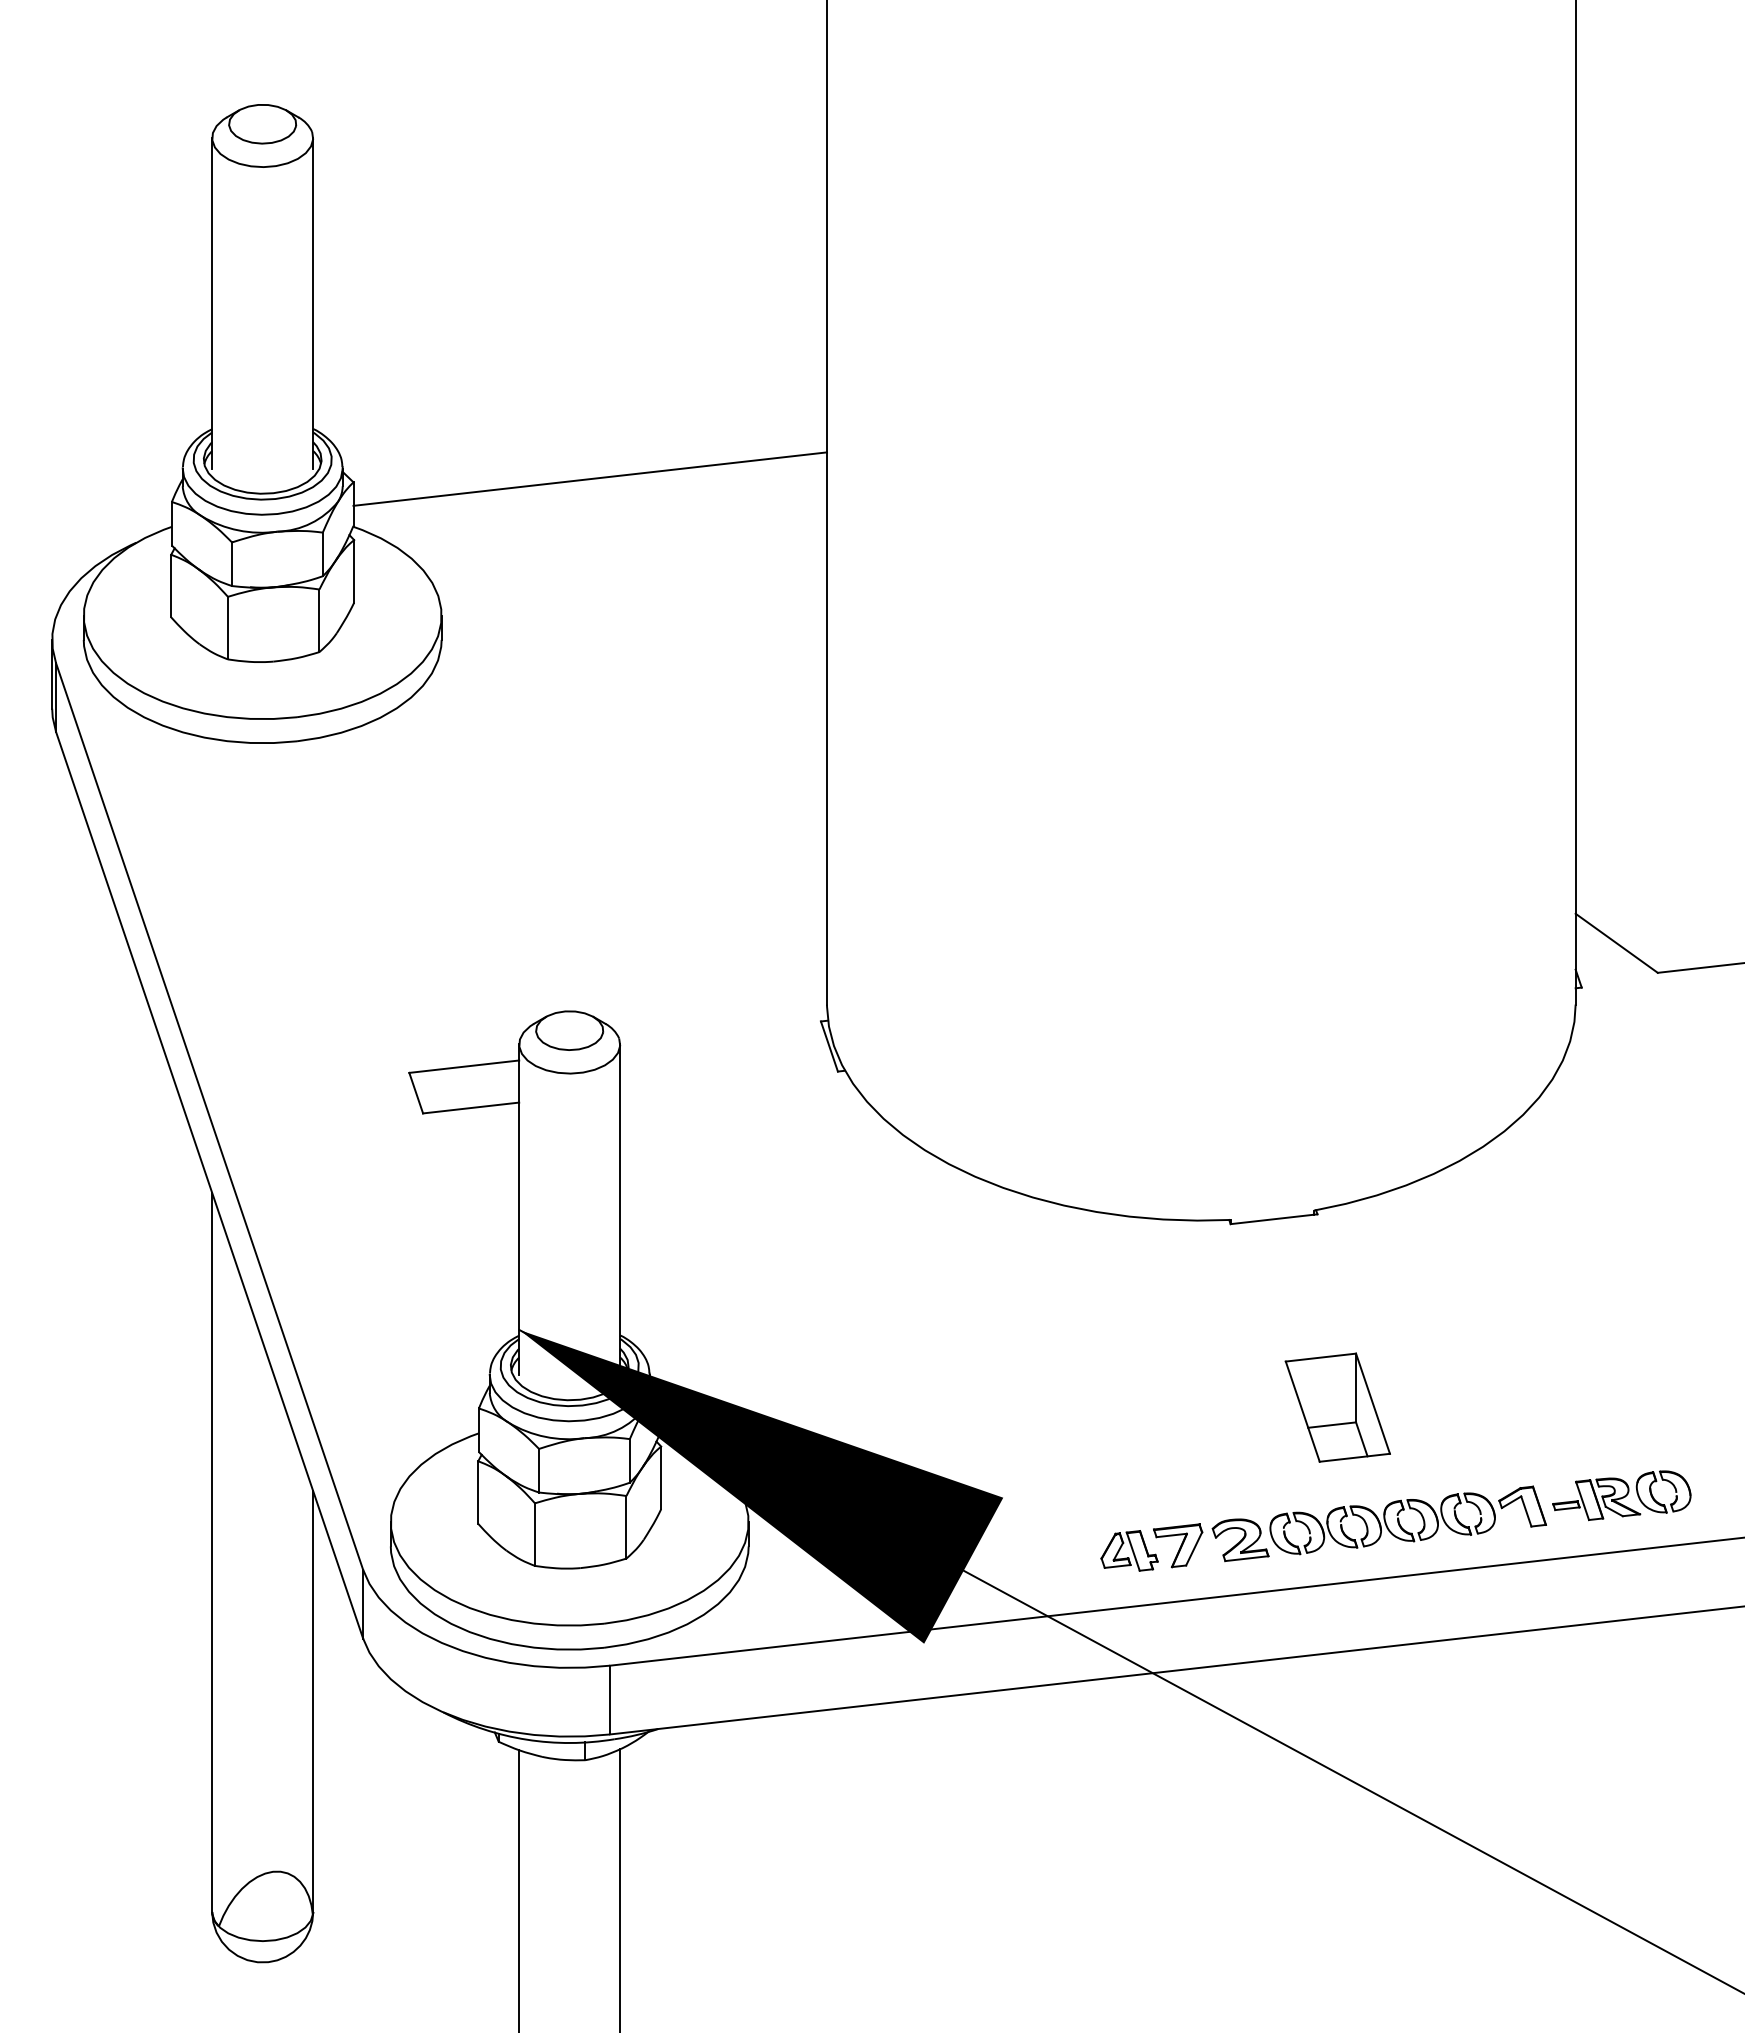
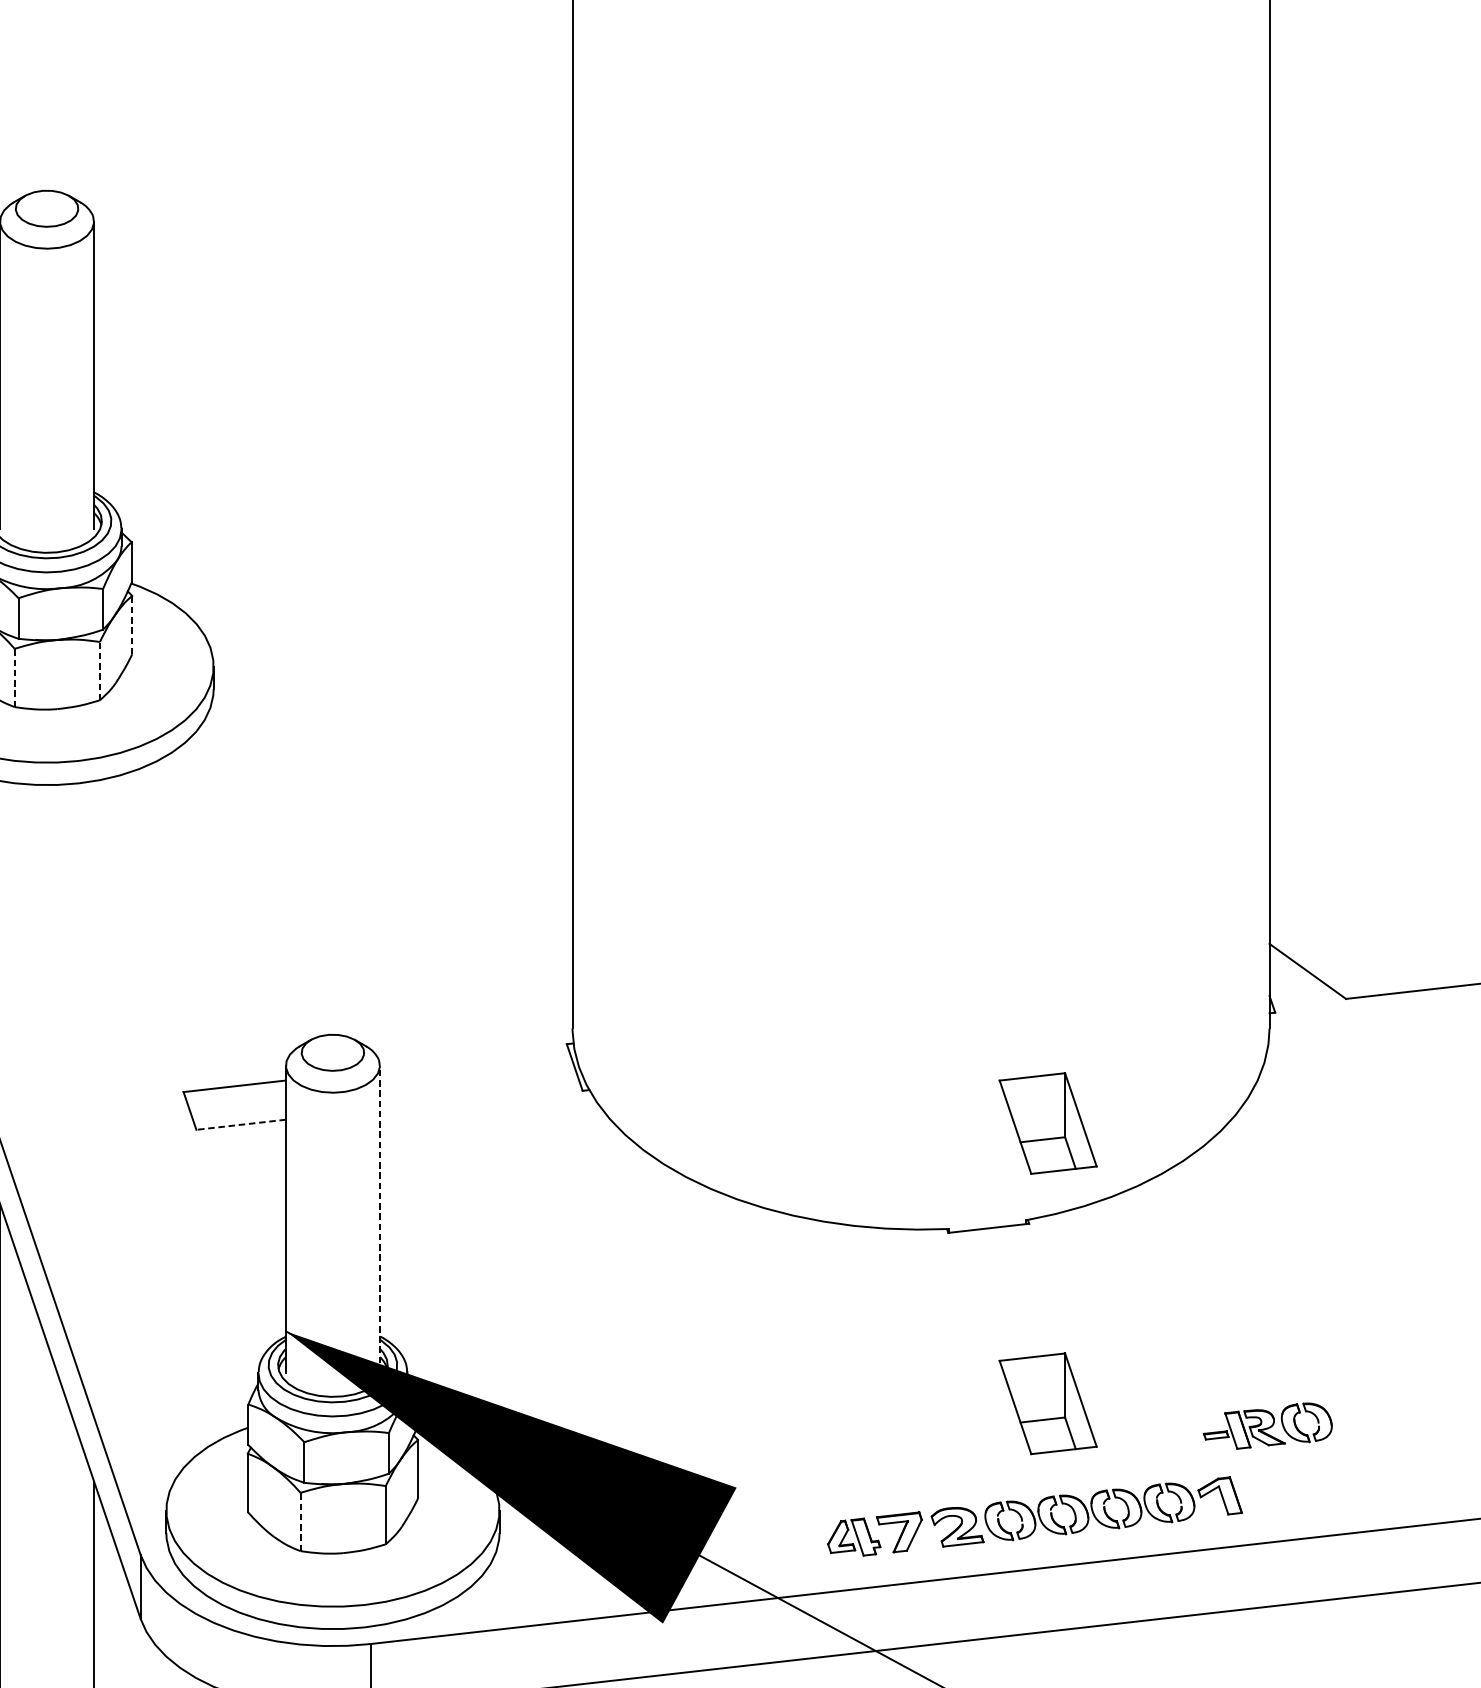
line: (590, 478) -> (352, 538), removed
line: (354, 570) -> (132, 624), solid -> dashed
line: (319, 620) -> (99, 670), solid -> dashed
line: (227, 627) -> (14, 677), solid -> dashed
part: (1337, 1106) -> (1047, 1123), added
line: (470, 1108) -> (240, 1125), solid -> dashed
line: (620, 1209) -> (380, 1219), solid -> dashed
part: (1621, 1495) -> (1267, 1425), moved
line: (534, 1534) -> (300, 1521), solid -> dashed

